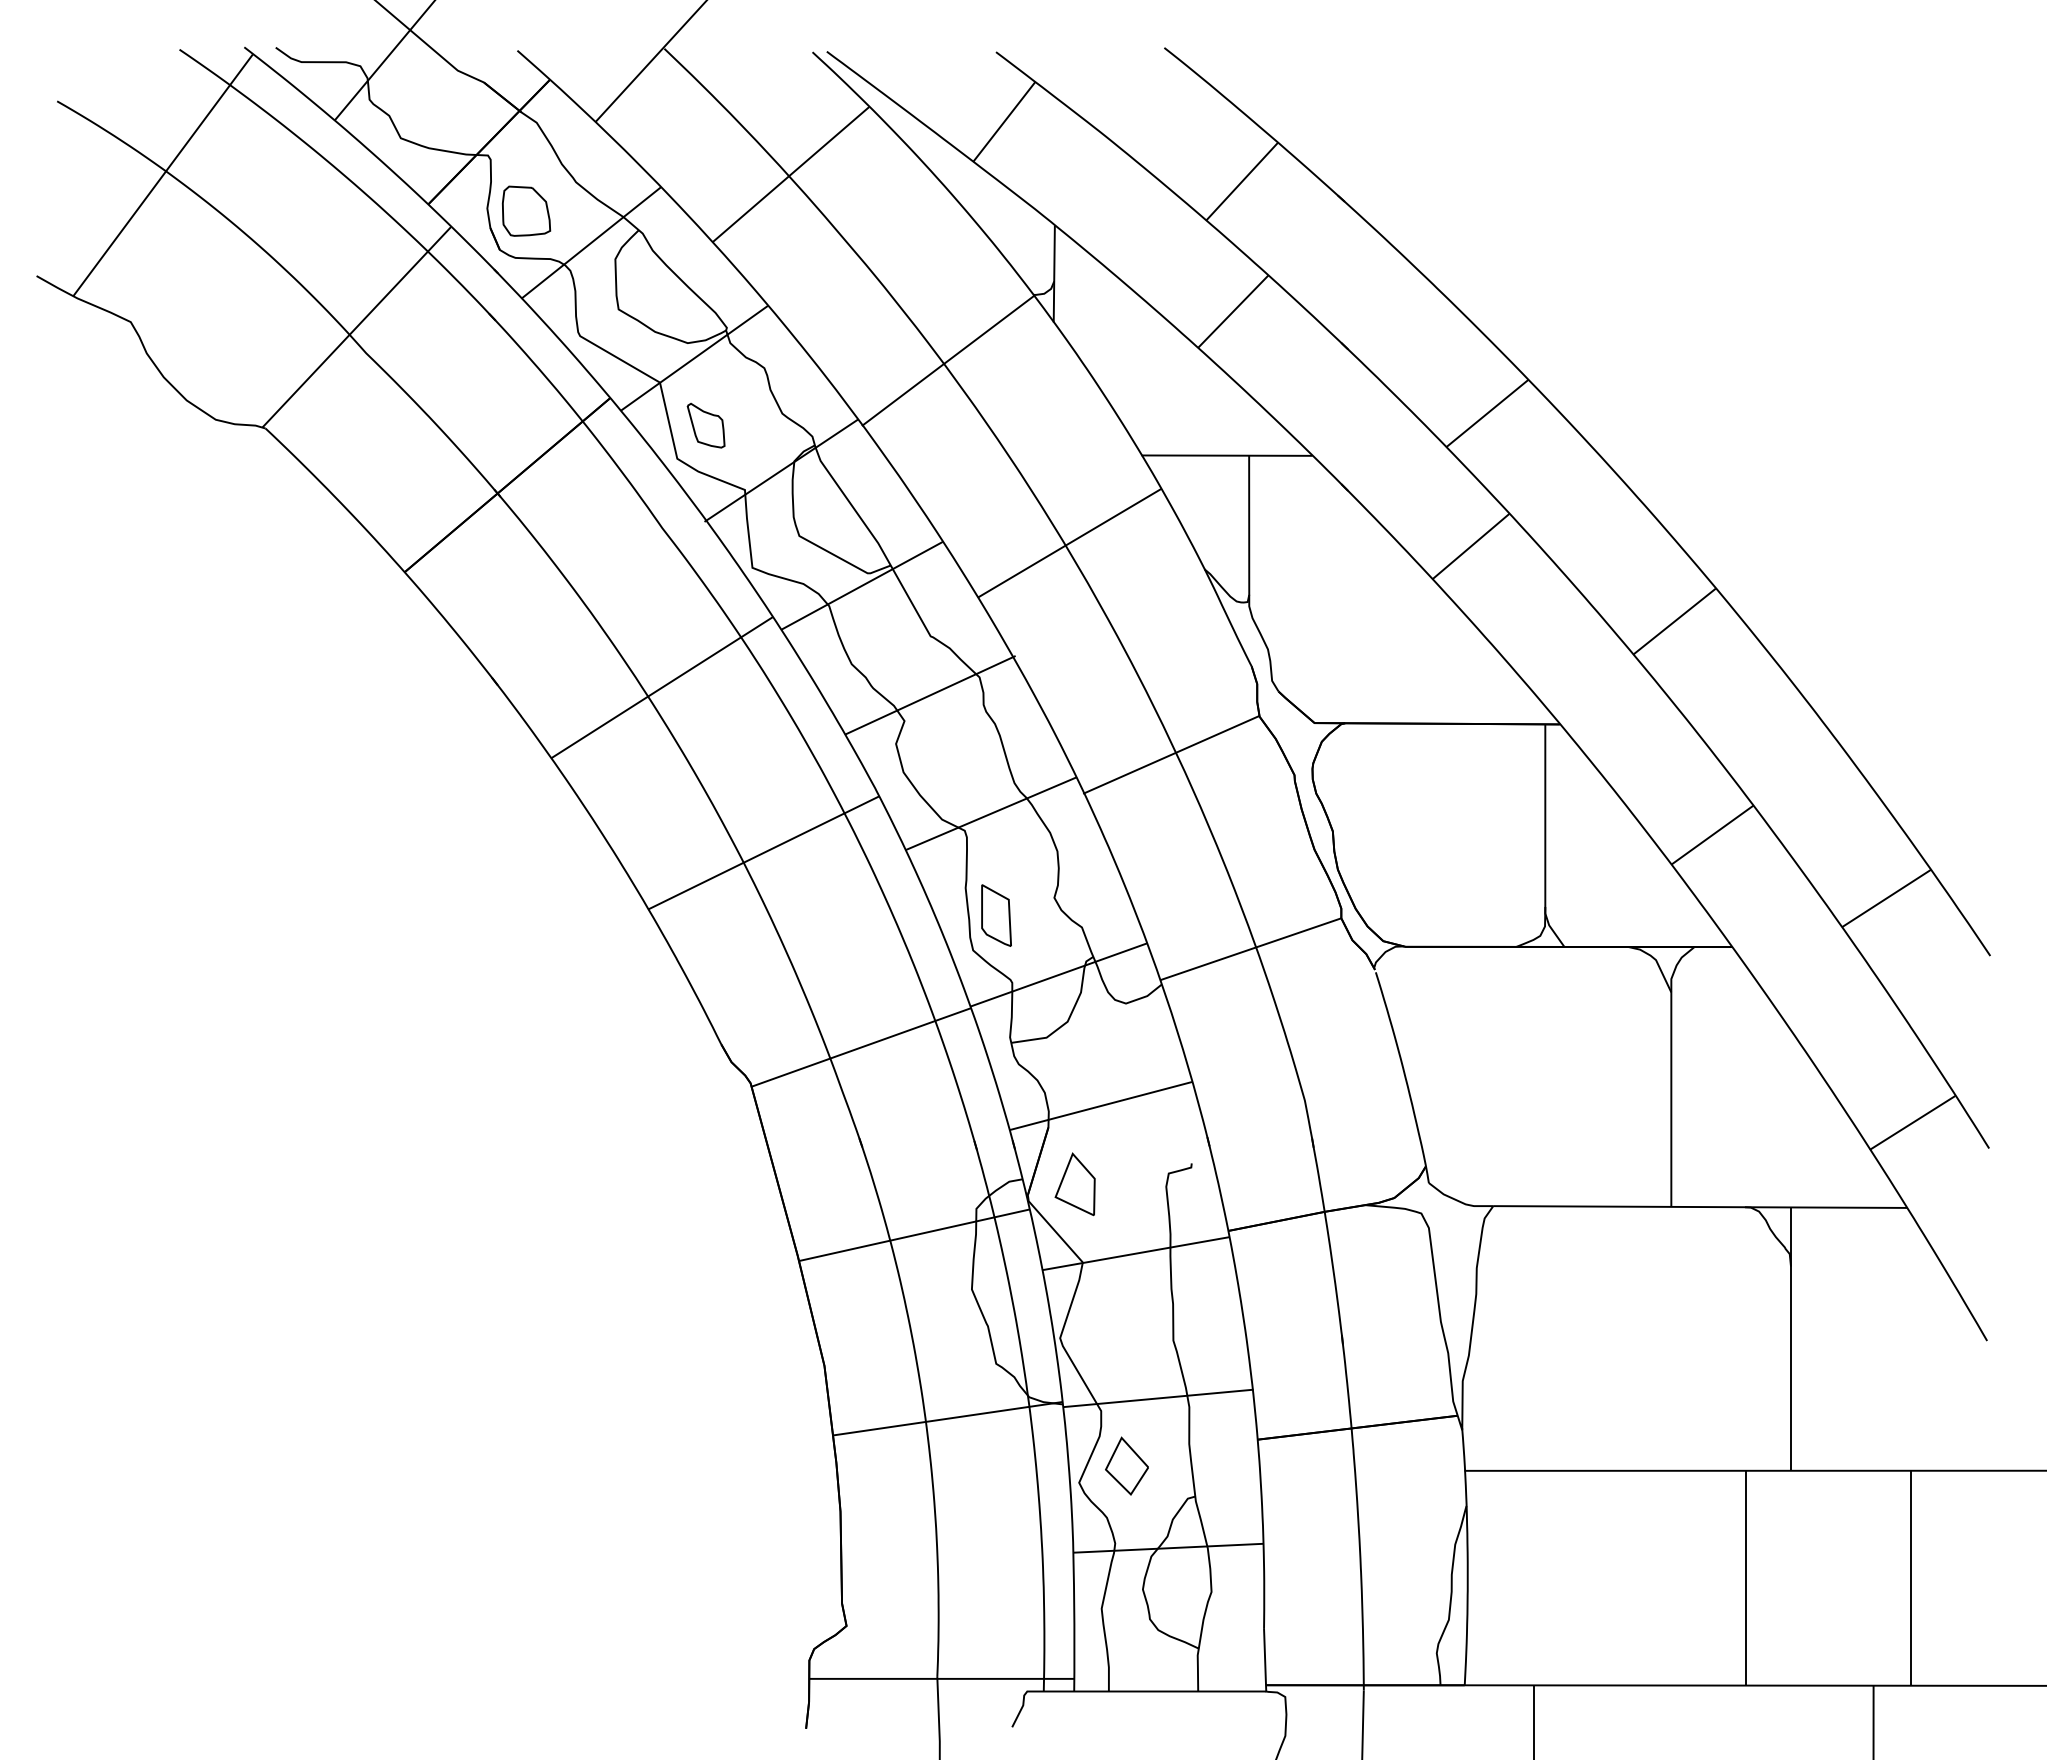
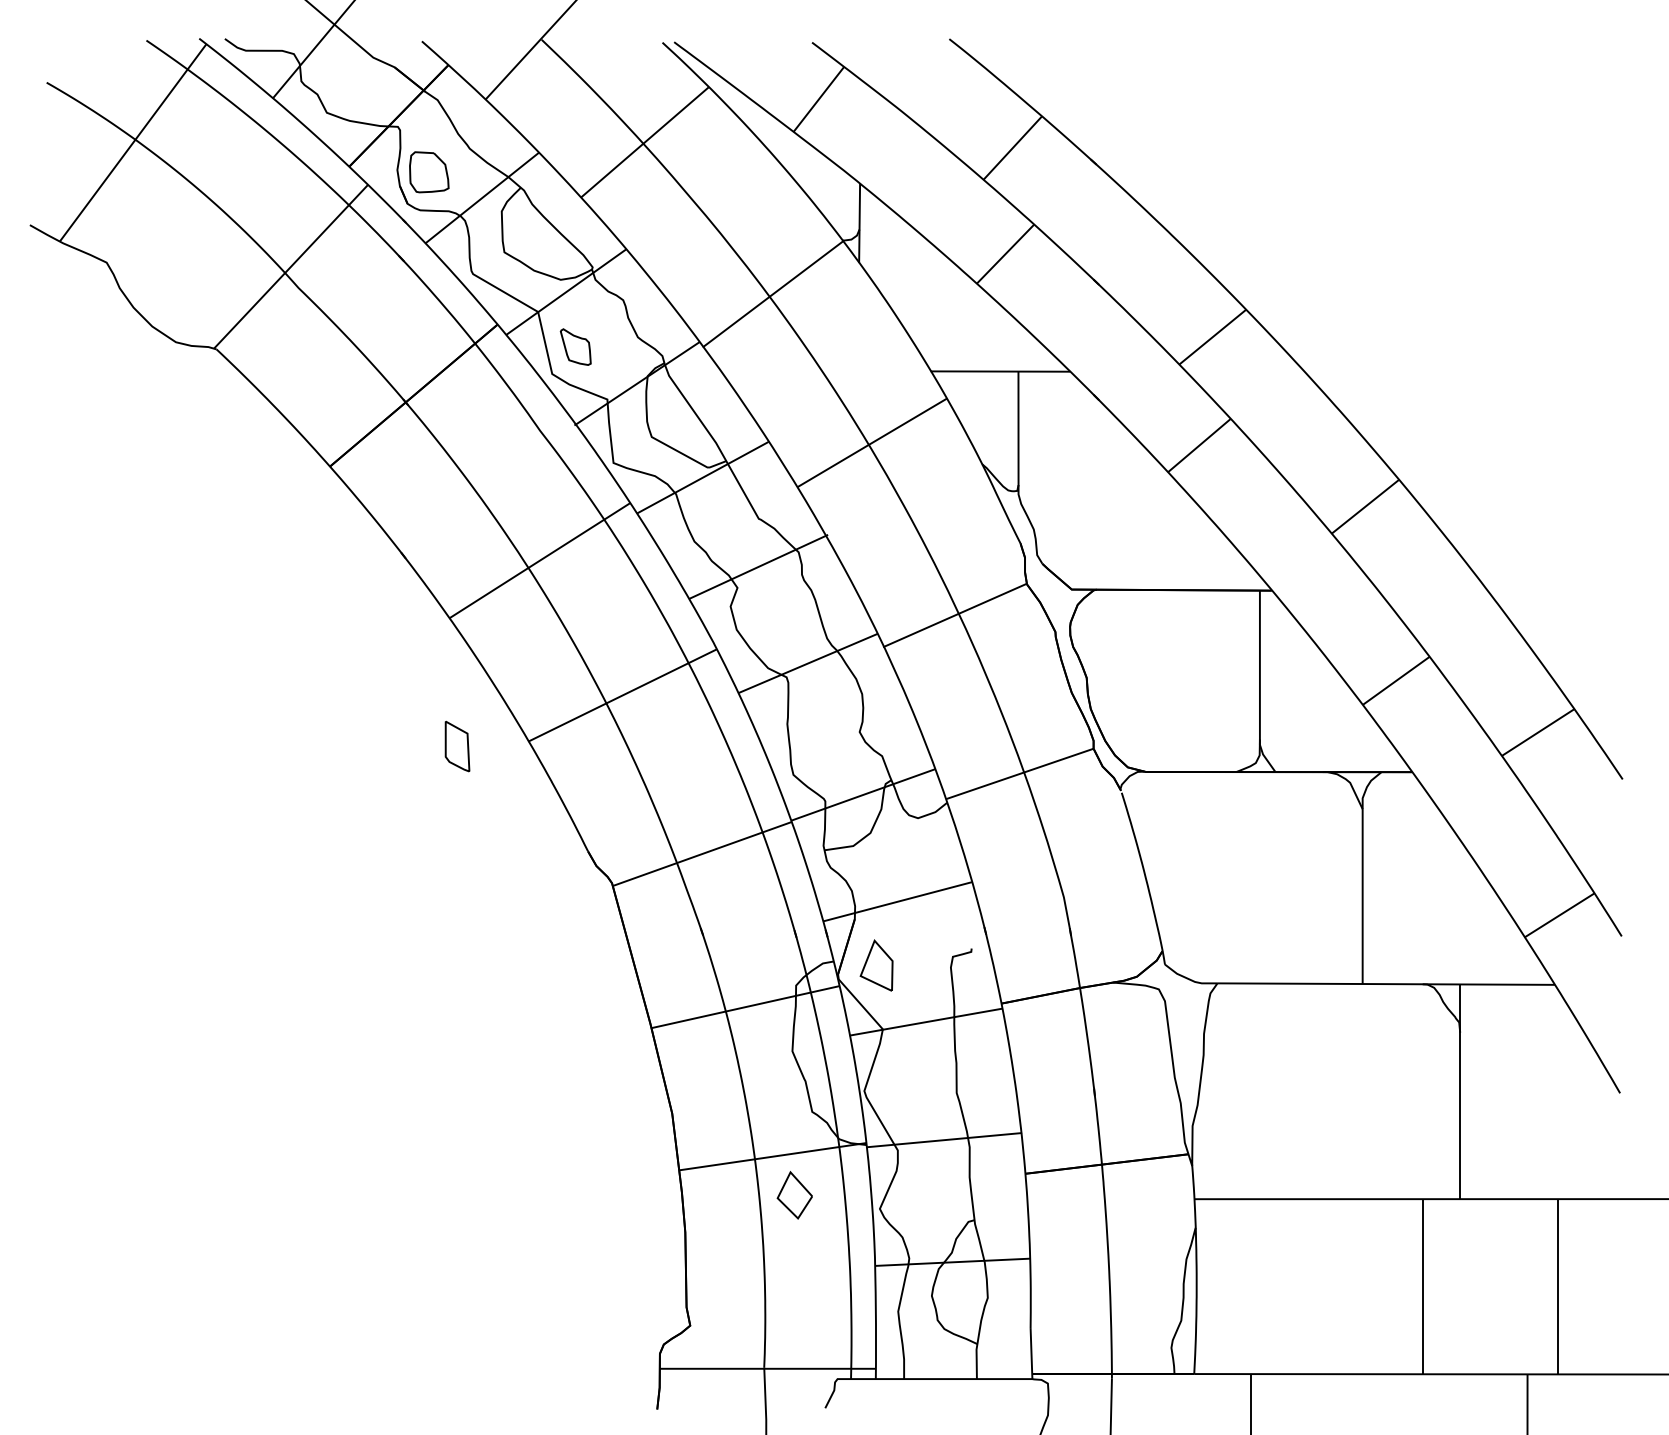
part: (996, 915) -> (457, 746), moved
part: (1126, 1466) -> (794, 1195), moved

